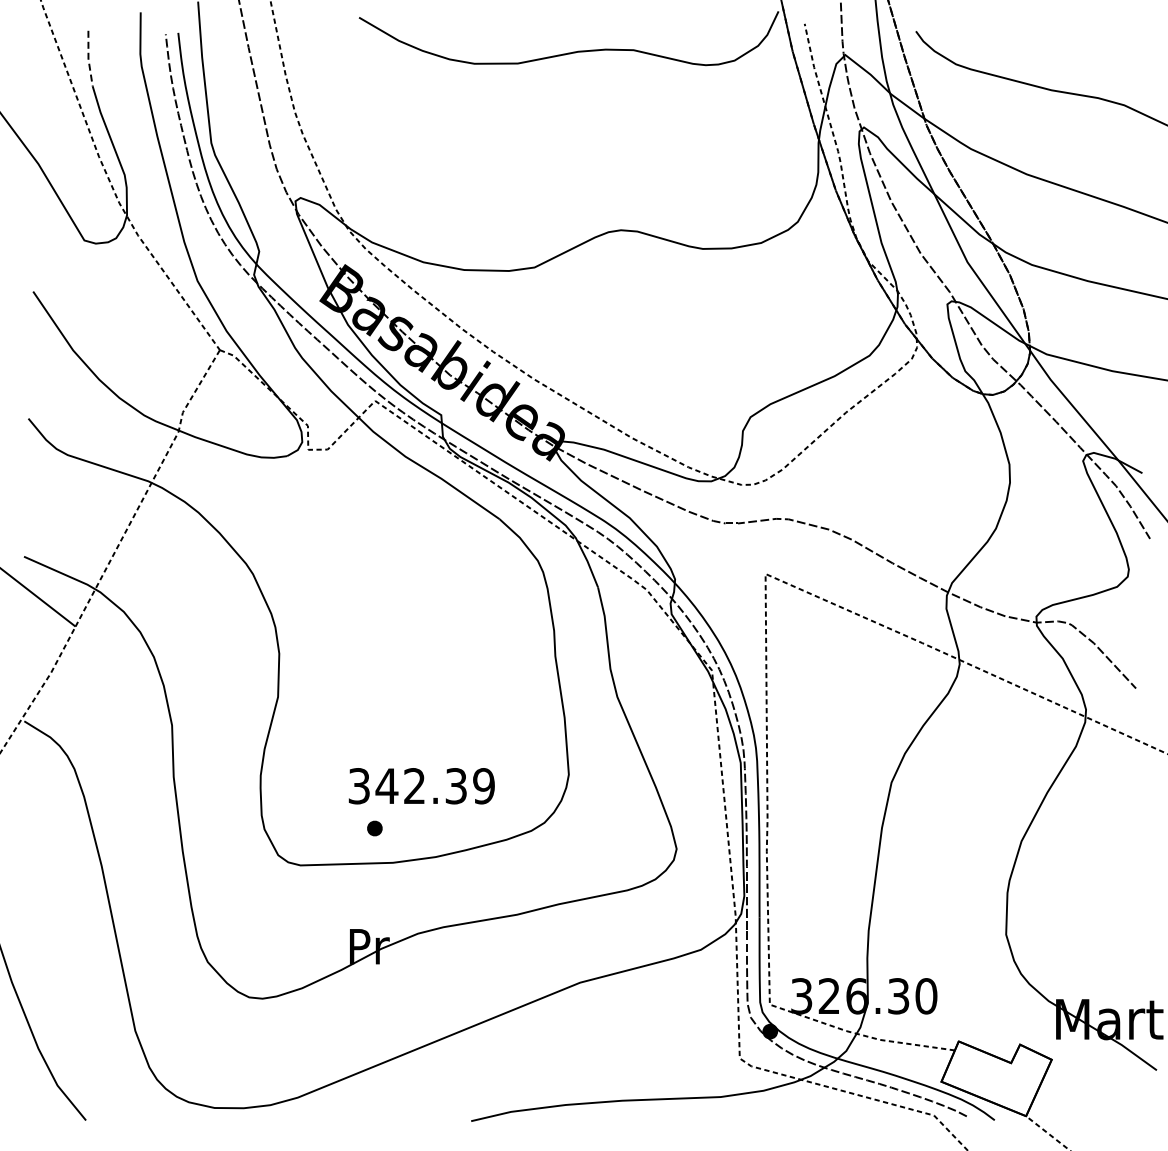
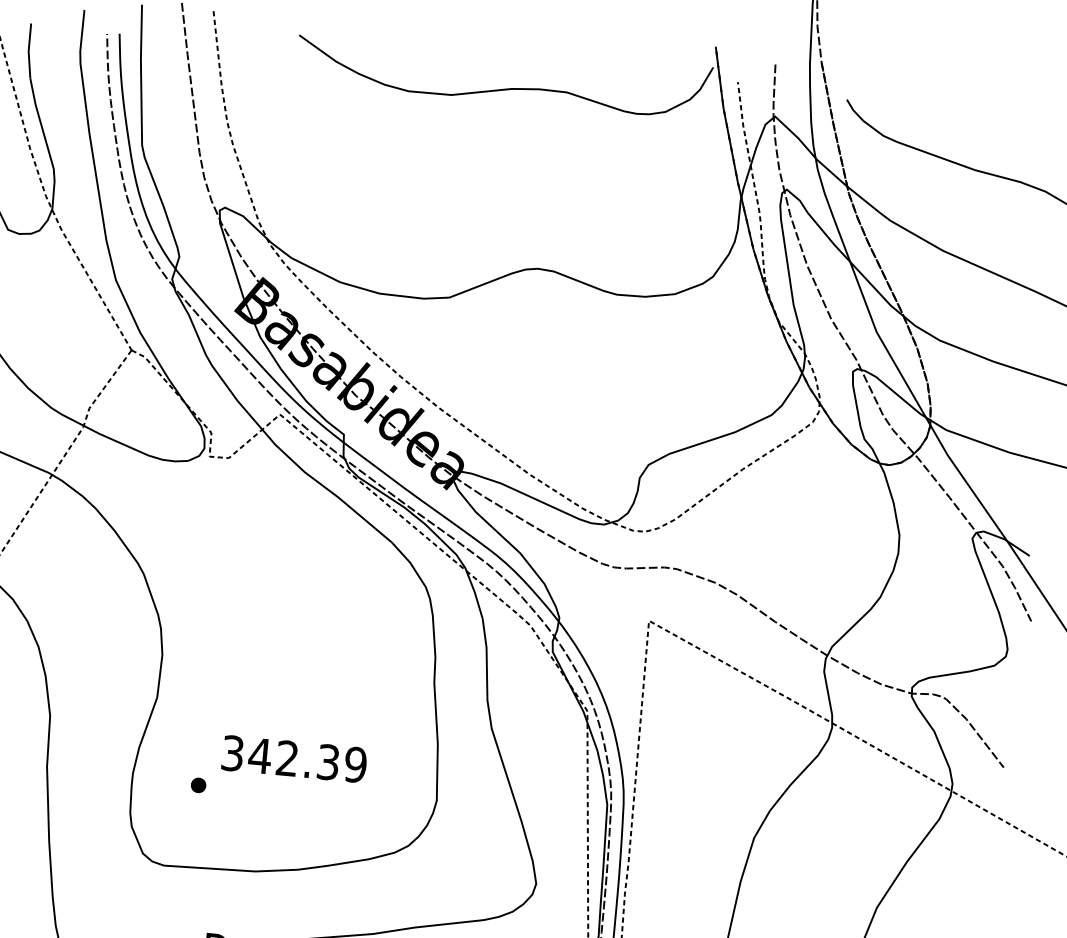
line: (88, 59) -> (28, 51), dashed -> solid
text: (421, 786) -> (294, 759), moved
part: (374, 828) -> (198, 785), moved

